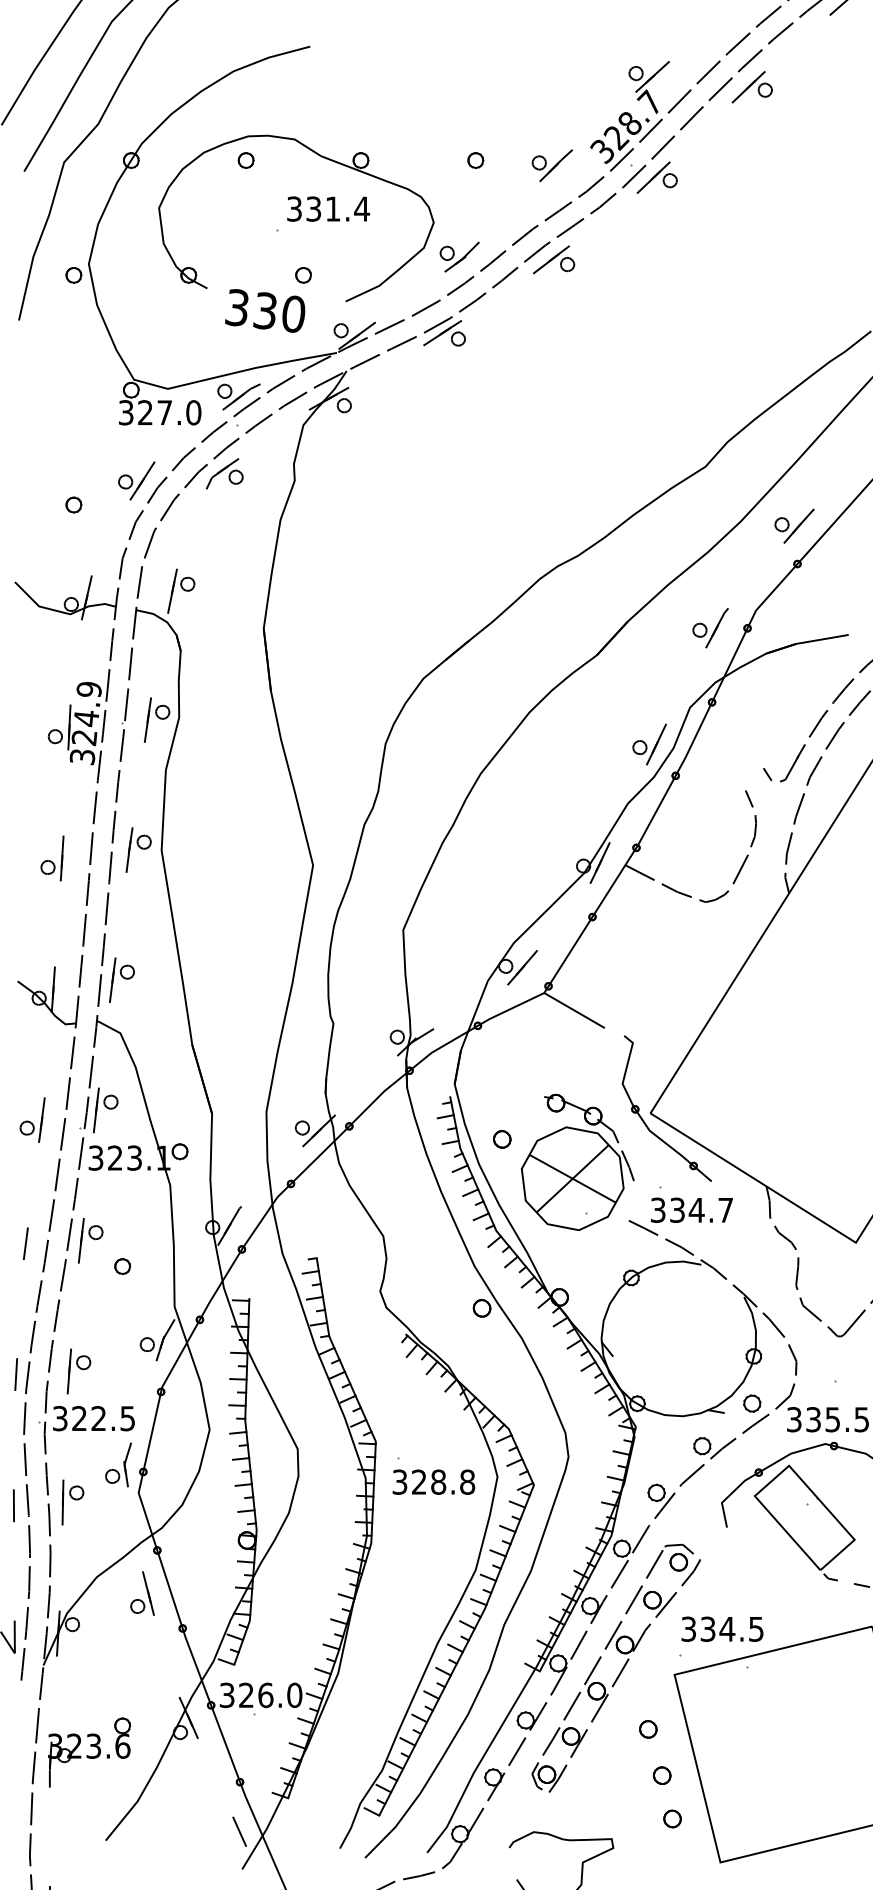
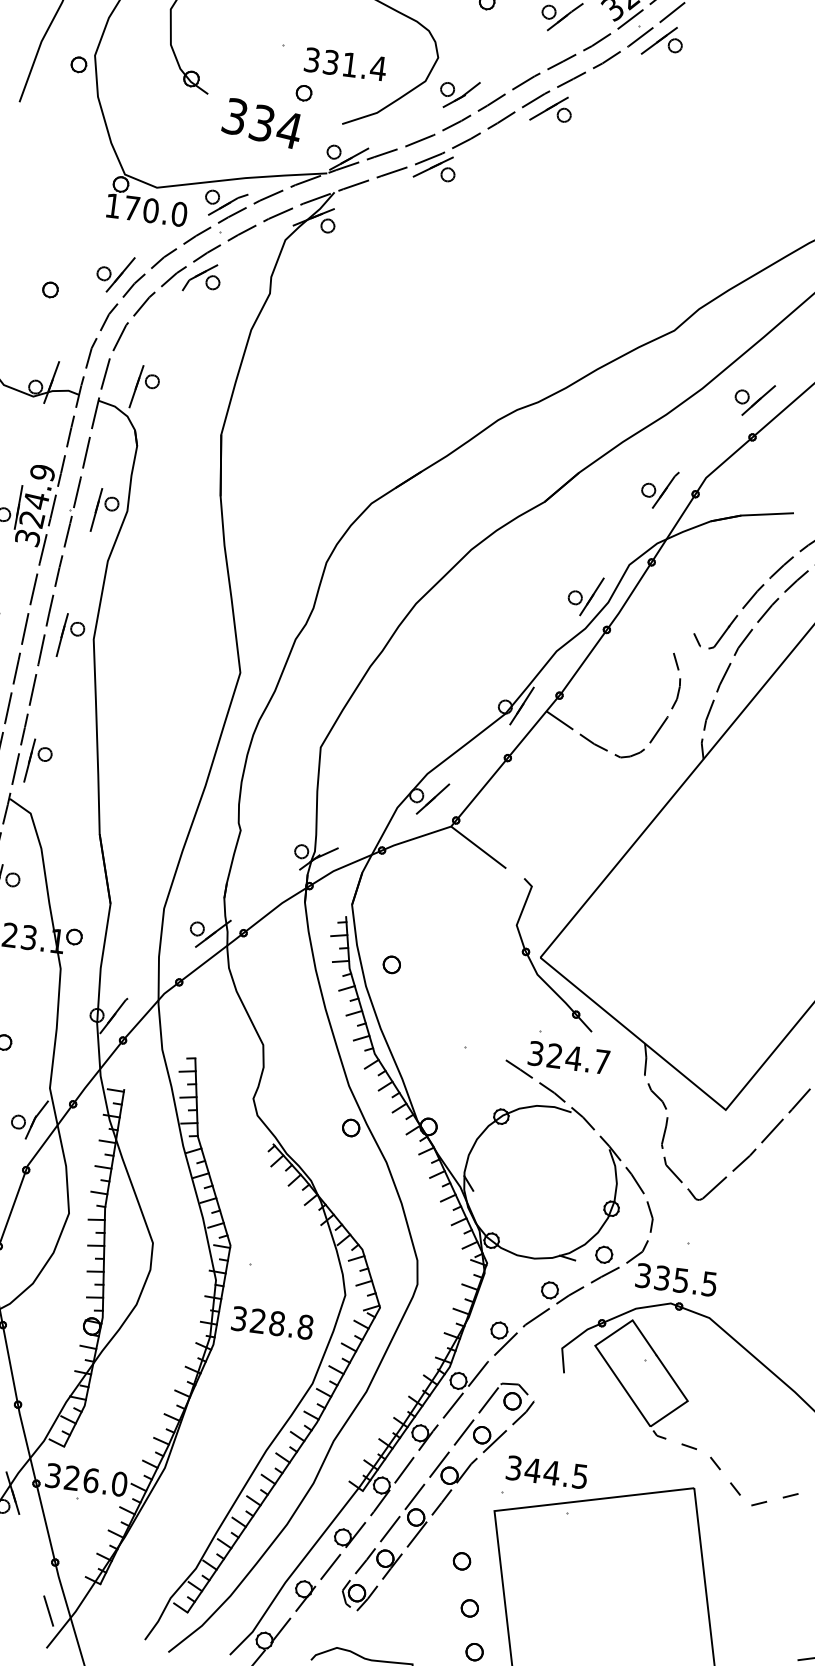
text: (328, 208) -> (345, 63), moved
text: (293, 313) -> (289, 129), 330 -> 334
text: (145, 412) -> (132, 208), 327.0 -> 170.0
part: (577, 1161) -> (462, 995), removed
text: (677, 1210) -> (554, 1056), 334.7 -> 324.7
text: (433, 1481) -> (272, 1322), moved
text: (708, 1628) -> (533, 1469), 334.5 -> 344.5

